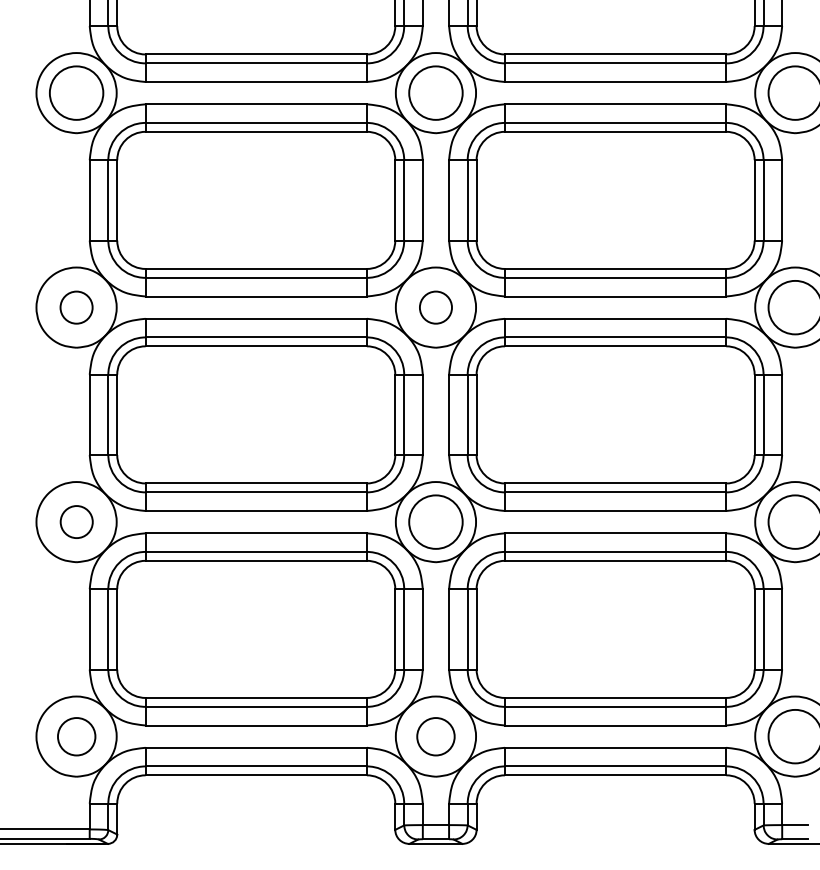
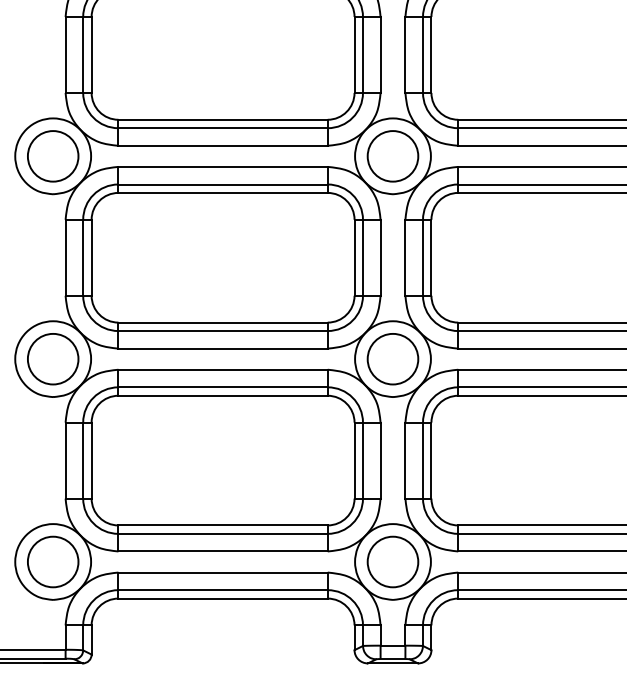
circle: (76, 307) -> (53, 156), size x1.67
circle: (435, 307) -> (392, 156), size x1.67
circle: (76, 521) -> (53, 358), size x1.67
circle: (76, 736) -> (53, 561), size x1.43
circle: (435, 736) -> (392, 561), size x1.43

